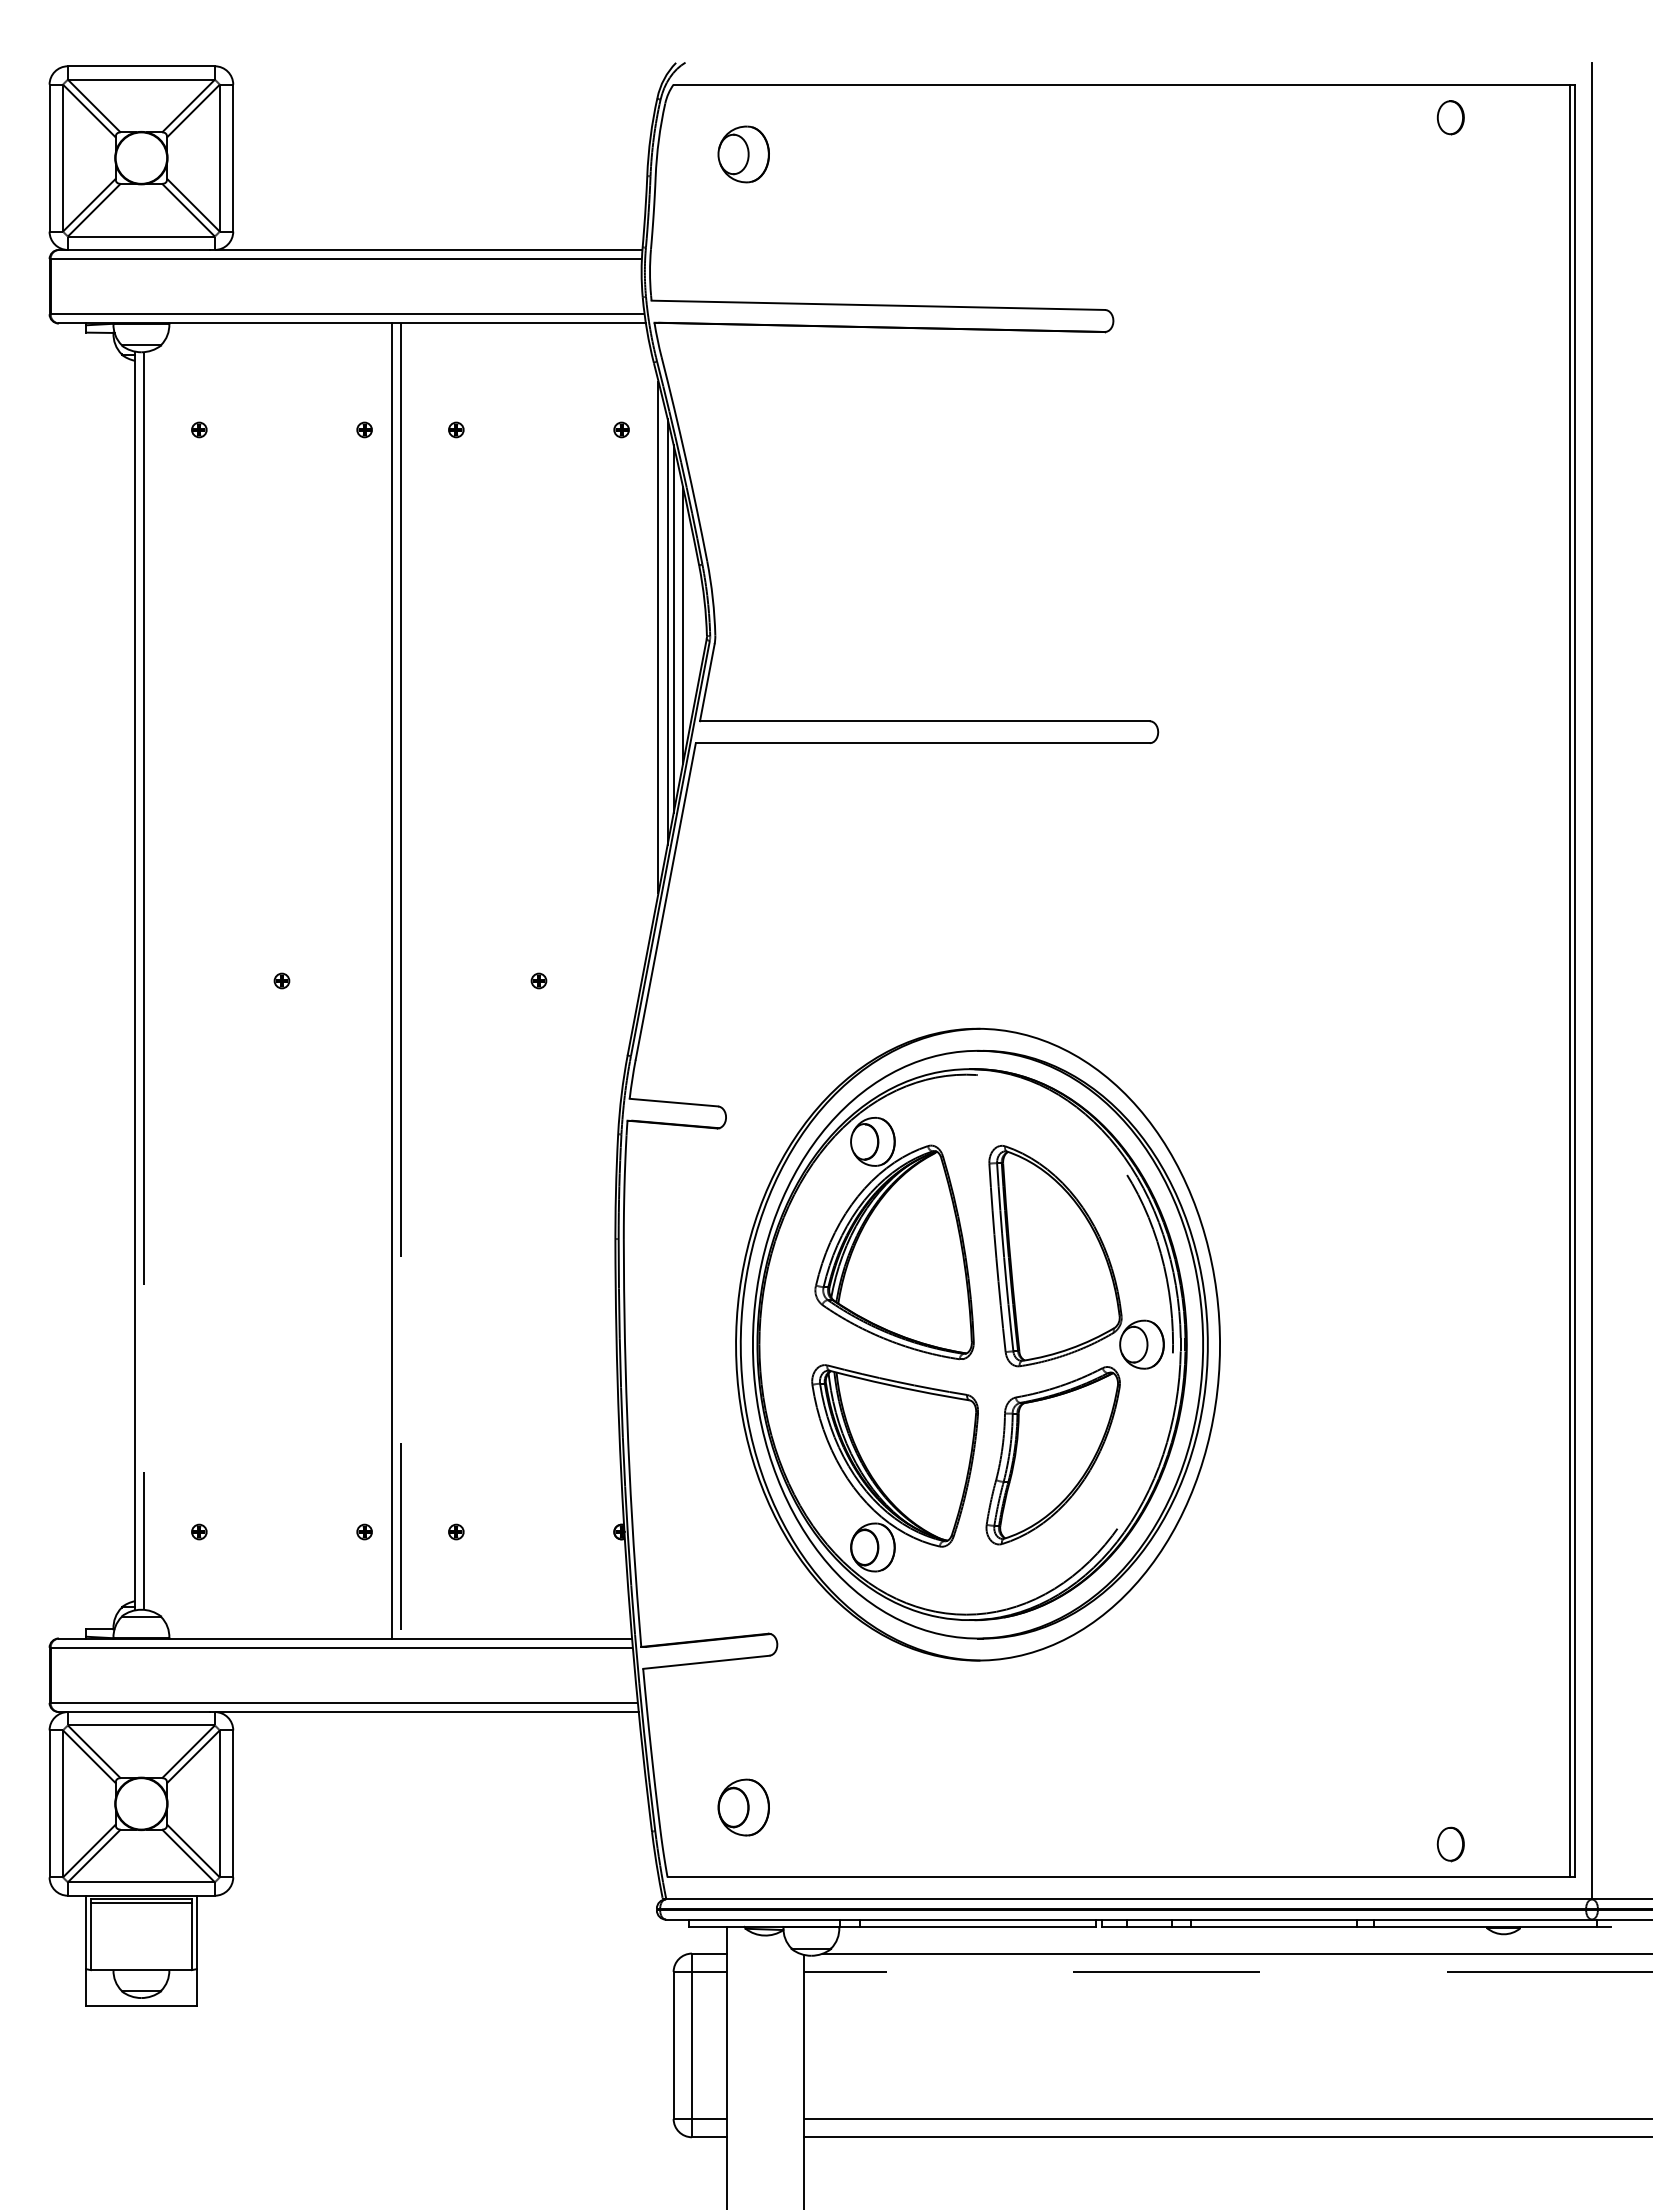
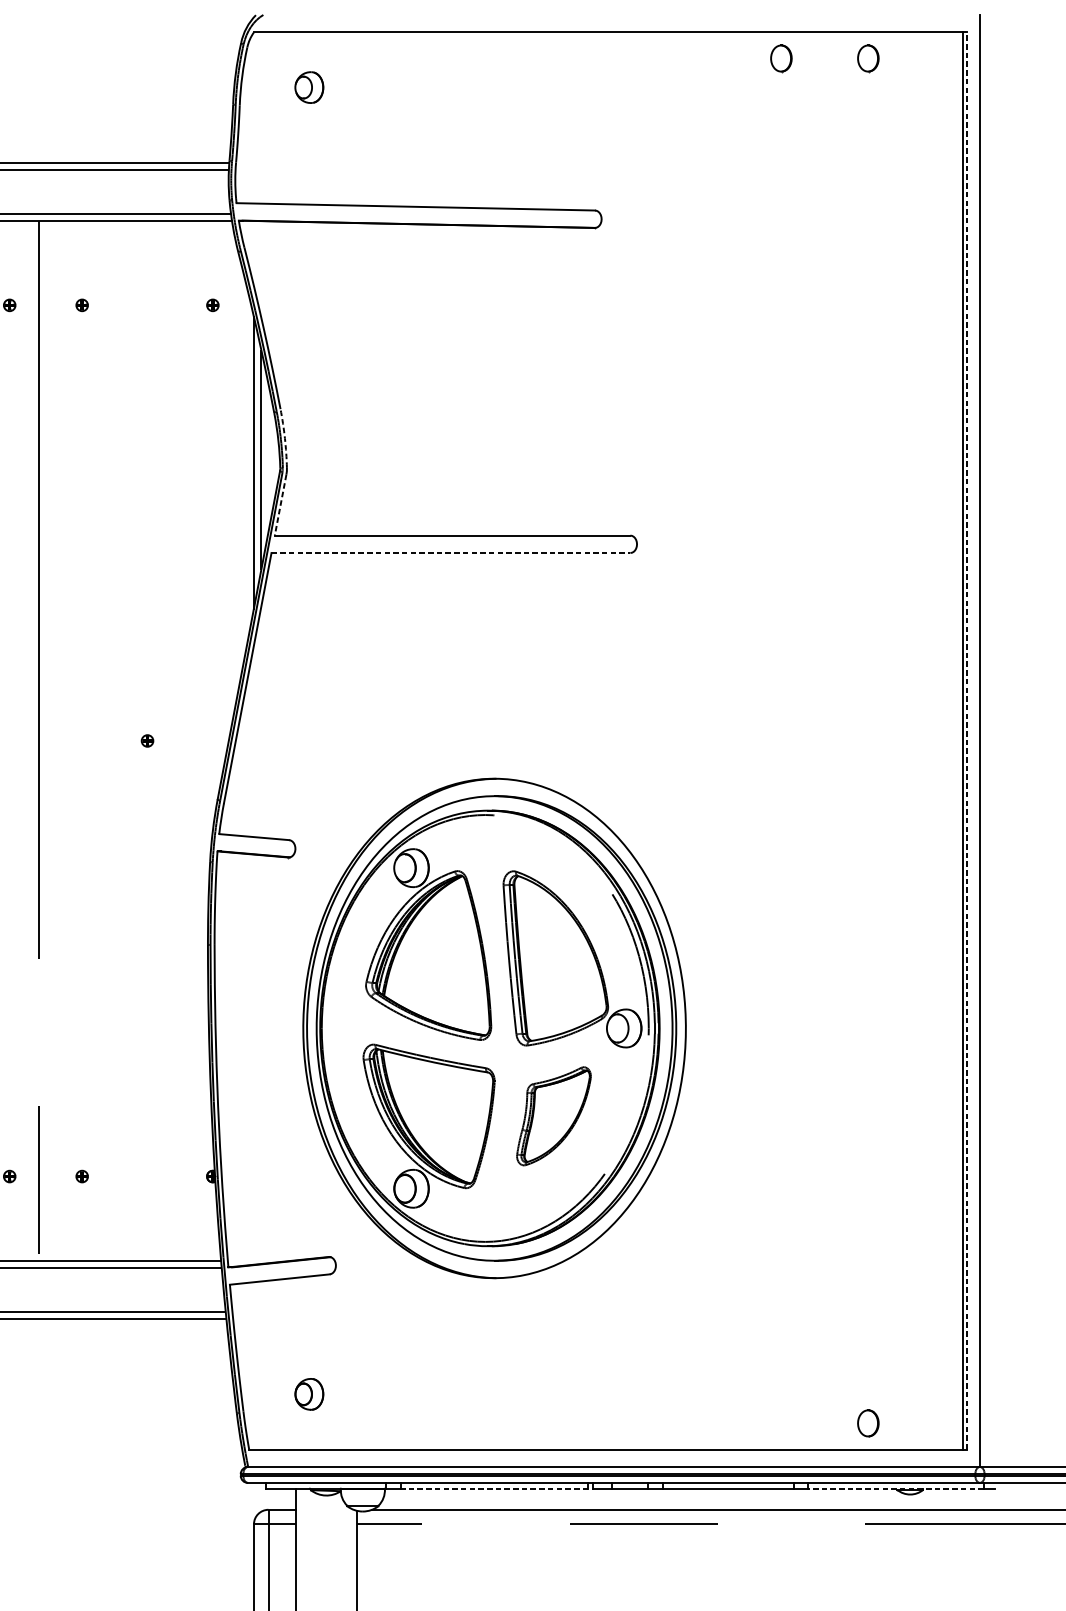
part: (1340, 117) -> (781, 58), added
part: (743, 154) -> (309, 87), size x0.7
arc: (712, 598) -> (284, 438), solid -> dashed
line: (667, 631) -> (249, 464), removed
line: (658, 636) -> (242, 468), removed
line: (707, 683) -> (280, 505), solid -> dashed
line: (922, 743) -> (450, 553), solid -> dashed
line: (392, 980) -> (31, 740), removed
line: (1575, 980) -> (966, 740), solid -> dashed
part: (1052, 1455) -> (553, 1116), size x0.7
part: (743, 1807) -> (309, 1394), size x0.7
line: (977, 1926) -> (494, 1488), solid -> dashed
line: (1485, 1926) -> (895, 1488), solid -> dashed

